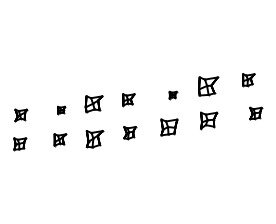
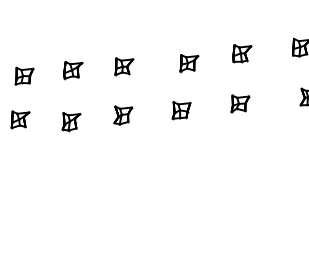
part: (208, 86) -> (242, 54), size x0.62
part: (173, 95) -> (190, 64), size x1.67
part: (94, 104) -> (73, 71), size x0.71
part: (61, 110) -> (24, 77), size x1.67
part: (209, 120) -> (240, 103), size x0.71
part: (169, 127) -> (181, 110), size x0.71
part: (95, 139) -> (72, 122), size x0.71

